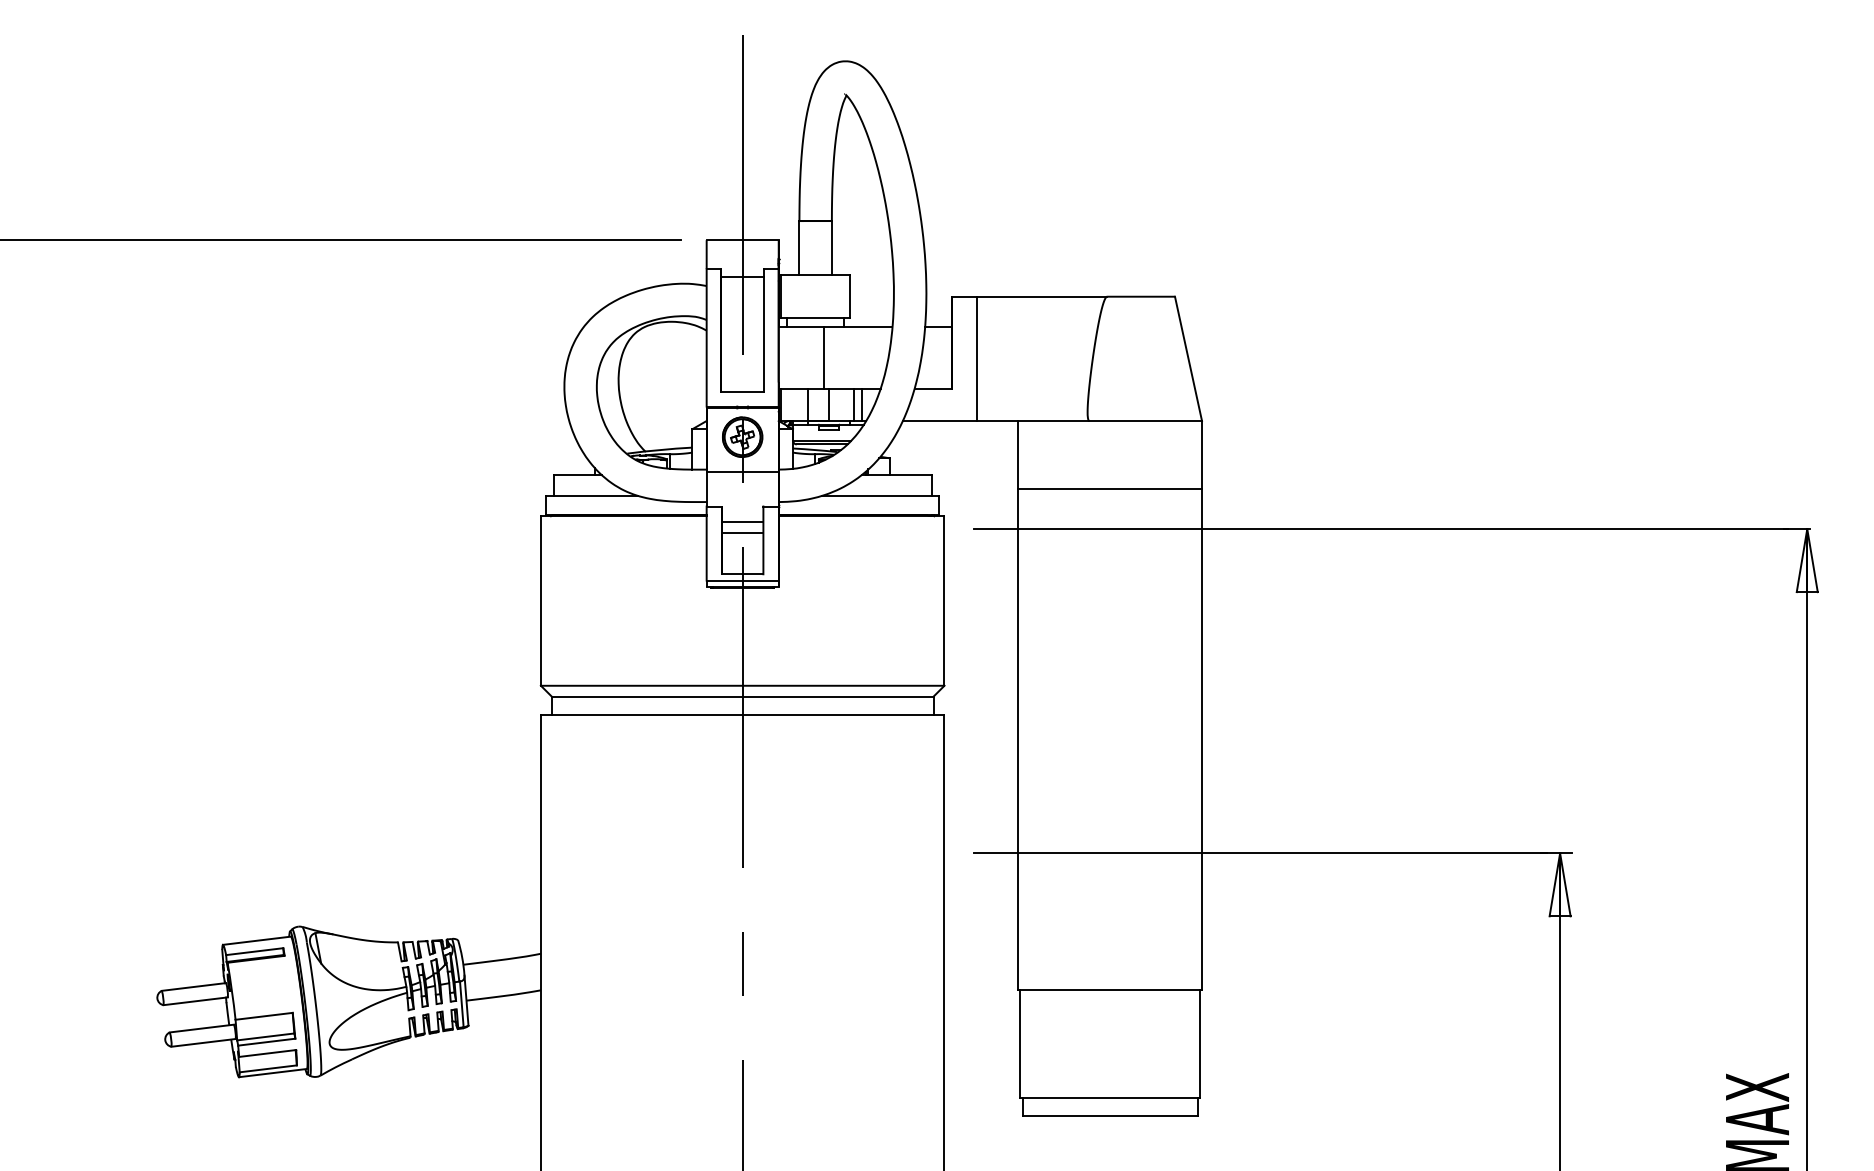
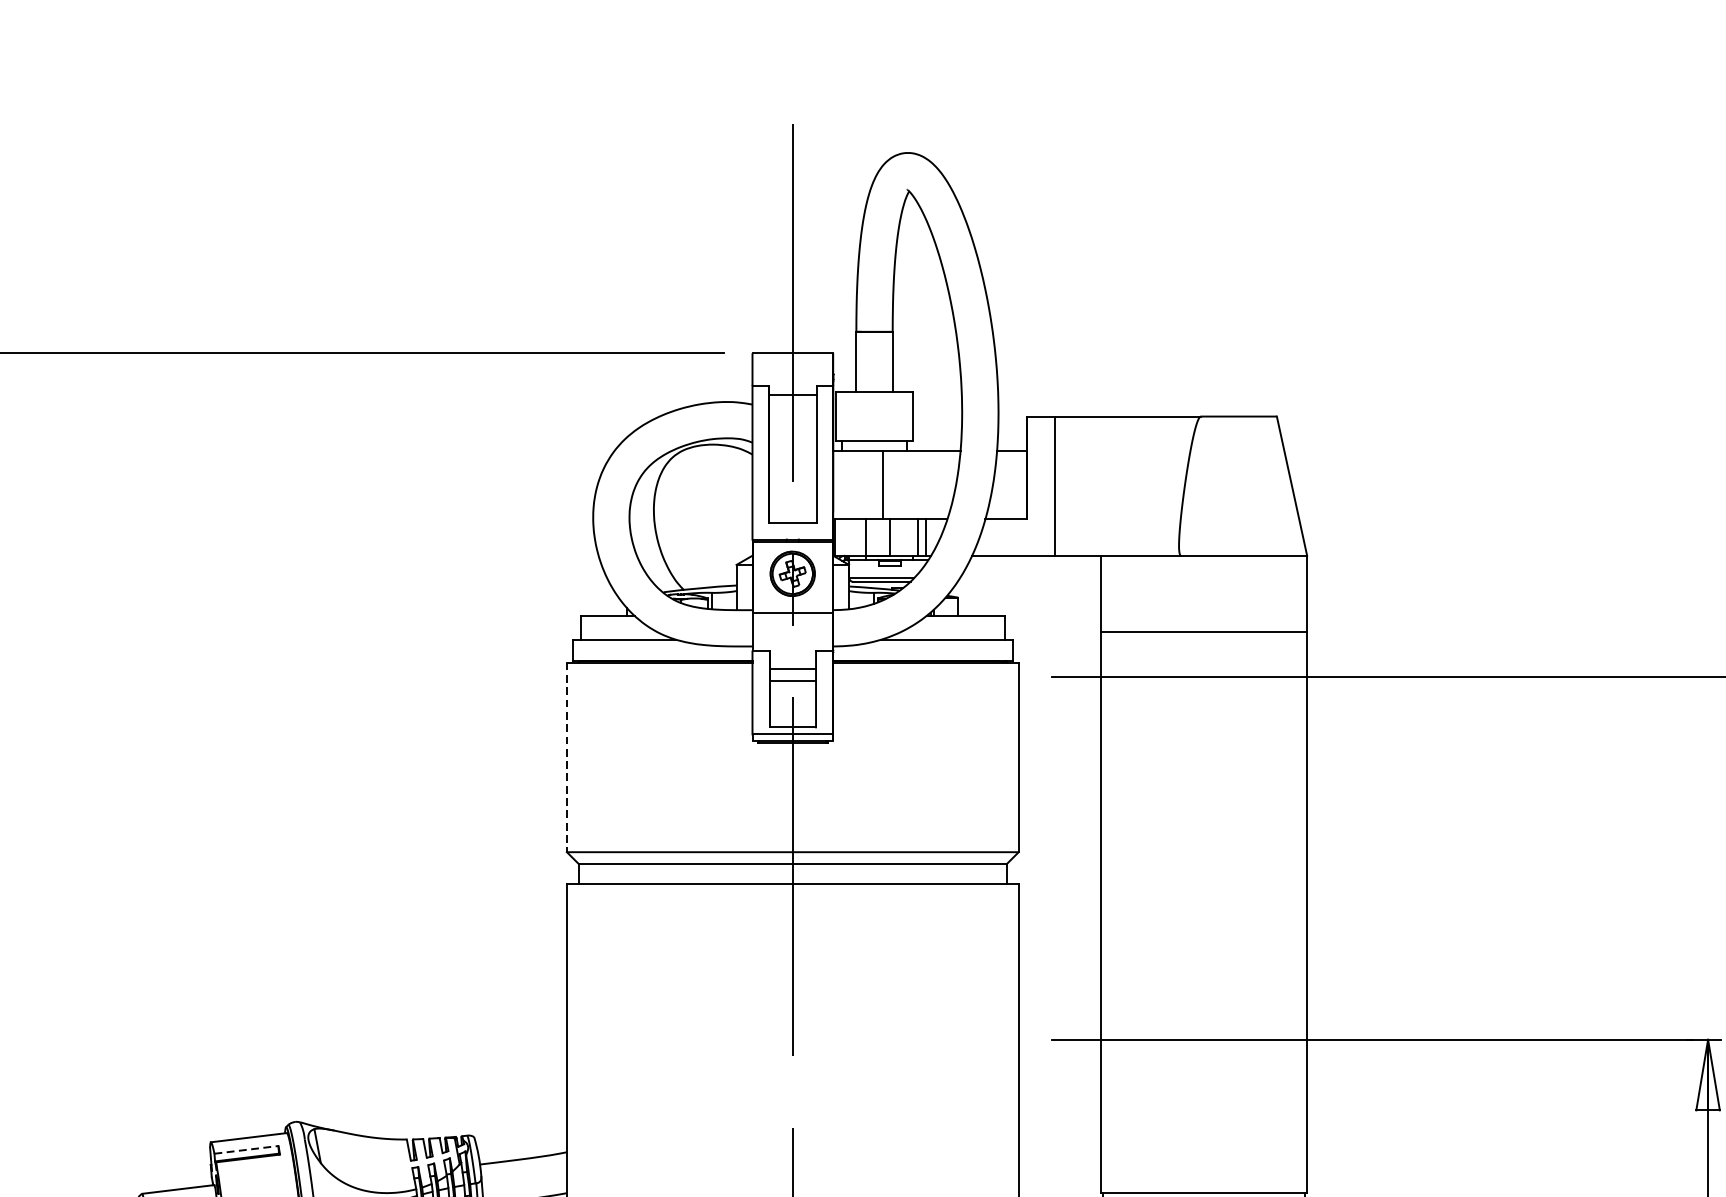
line: (540, 601) -> (566, 757), solid -> dashed
line: (254, 951) -> (246, 1149), solid -> dashed

